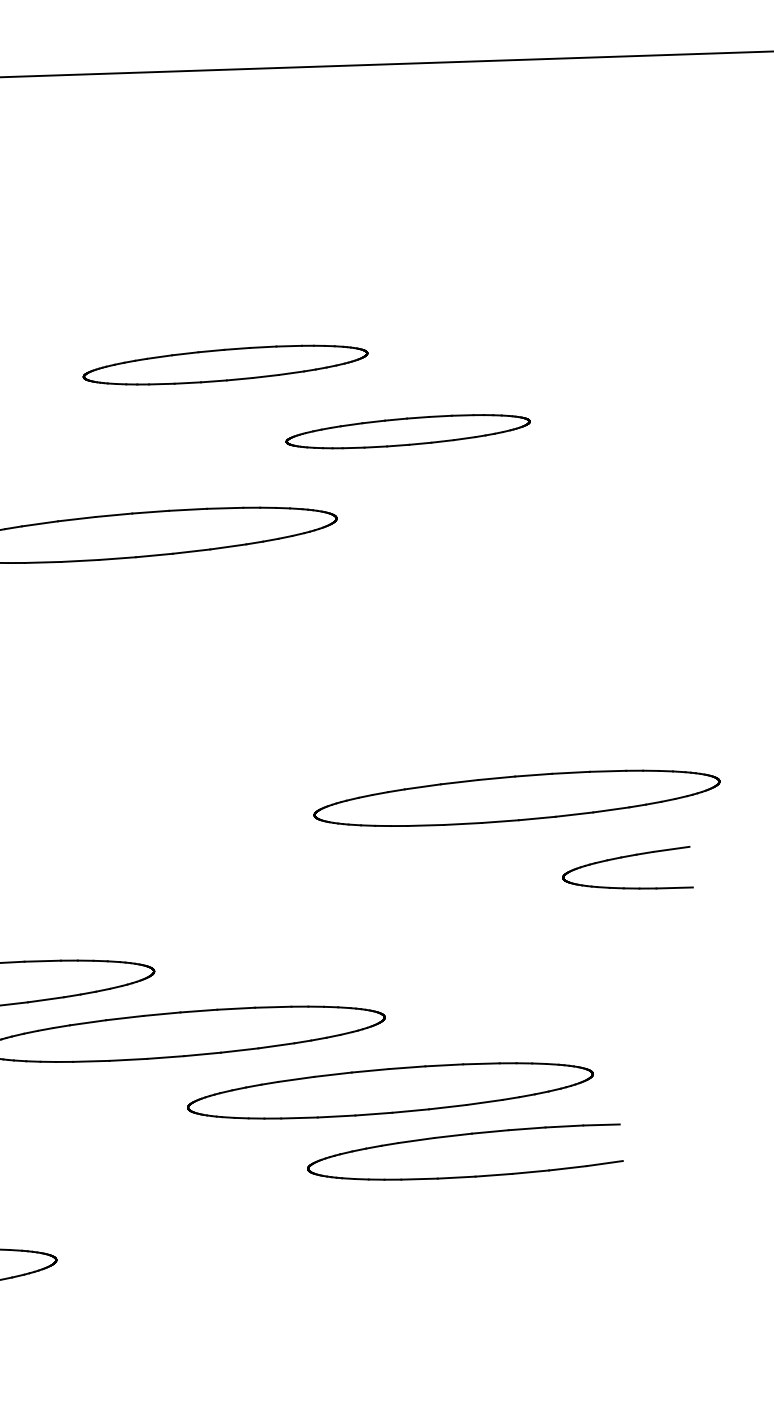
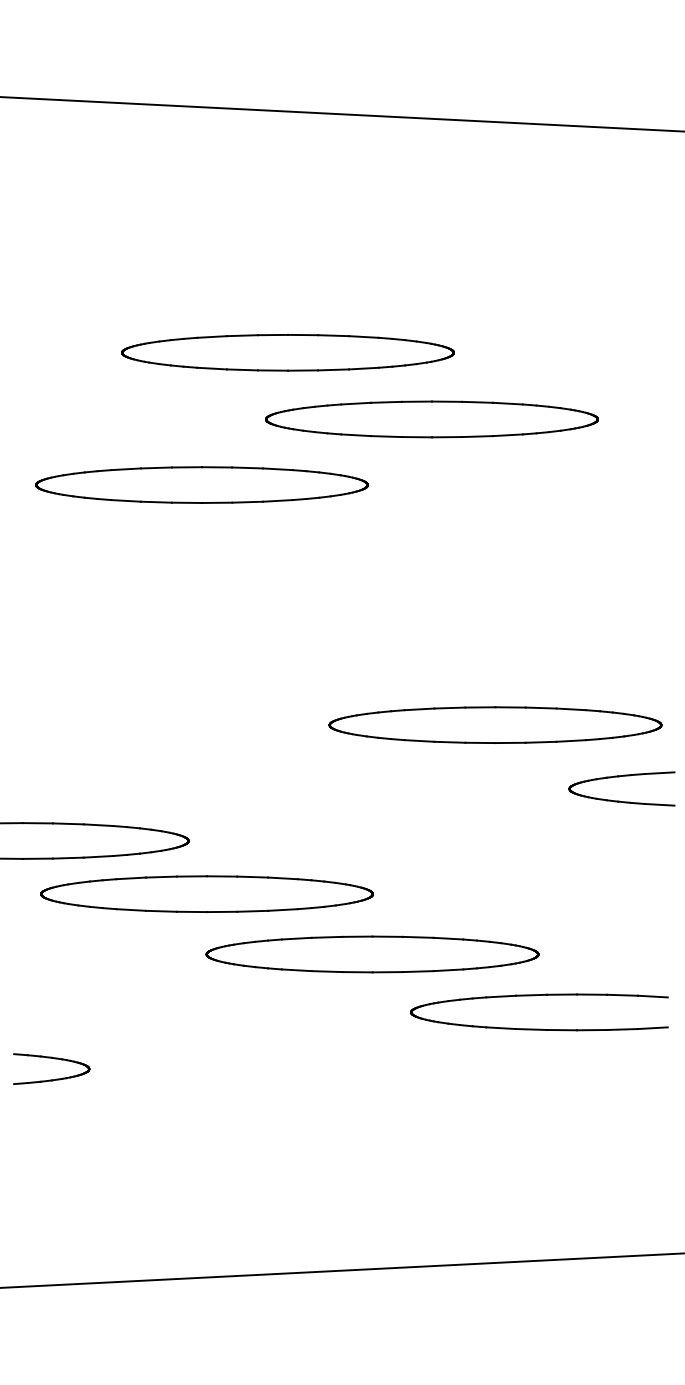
part: (224, 364) -> (287, 352), size x1.43
part: (407, 431) -> (431, 419), size x1.67
part: (622, 858) -> (619, 777), moved
part: (466, 1175) -> (539, 1028), moved

